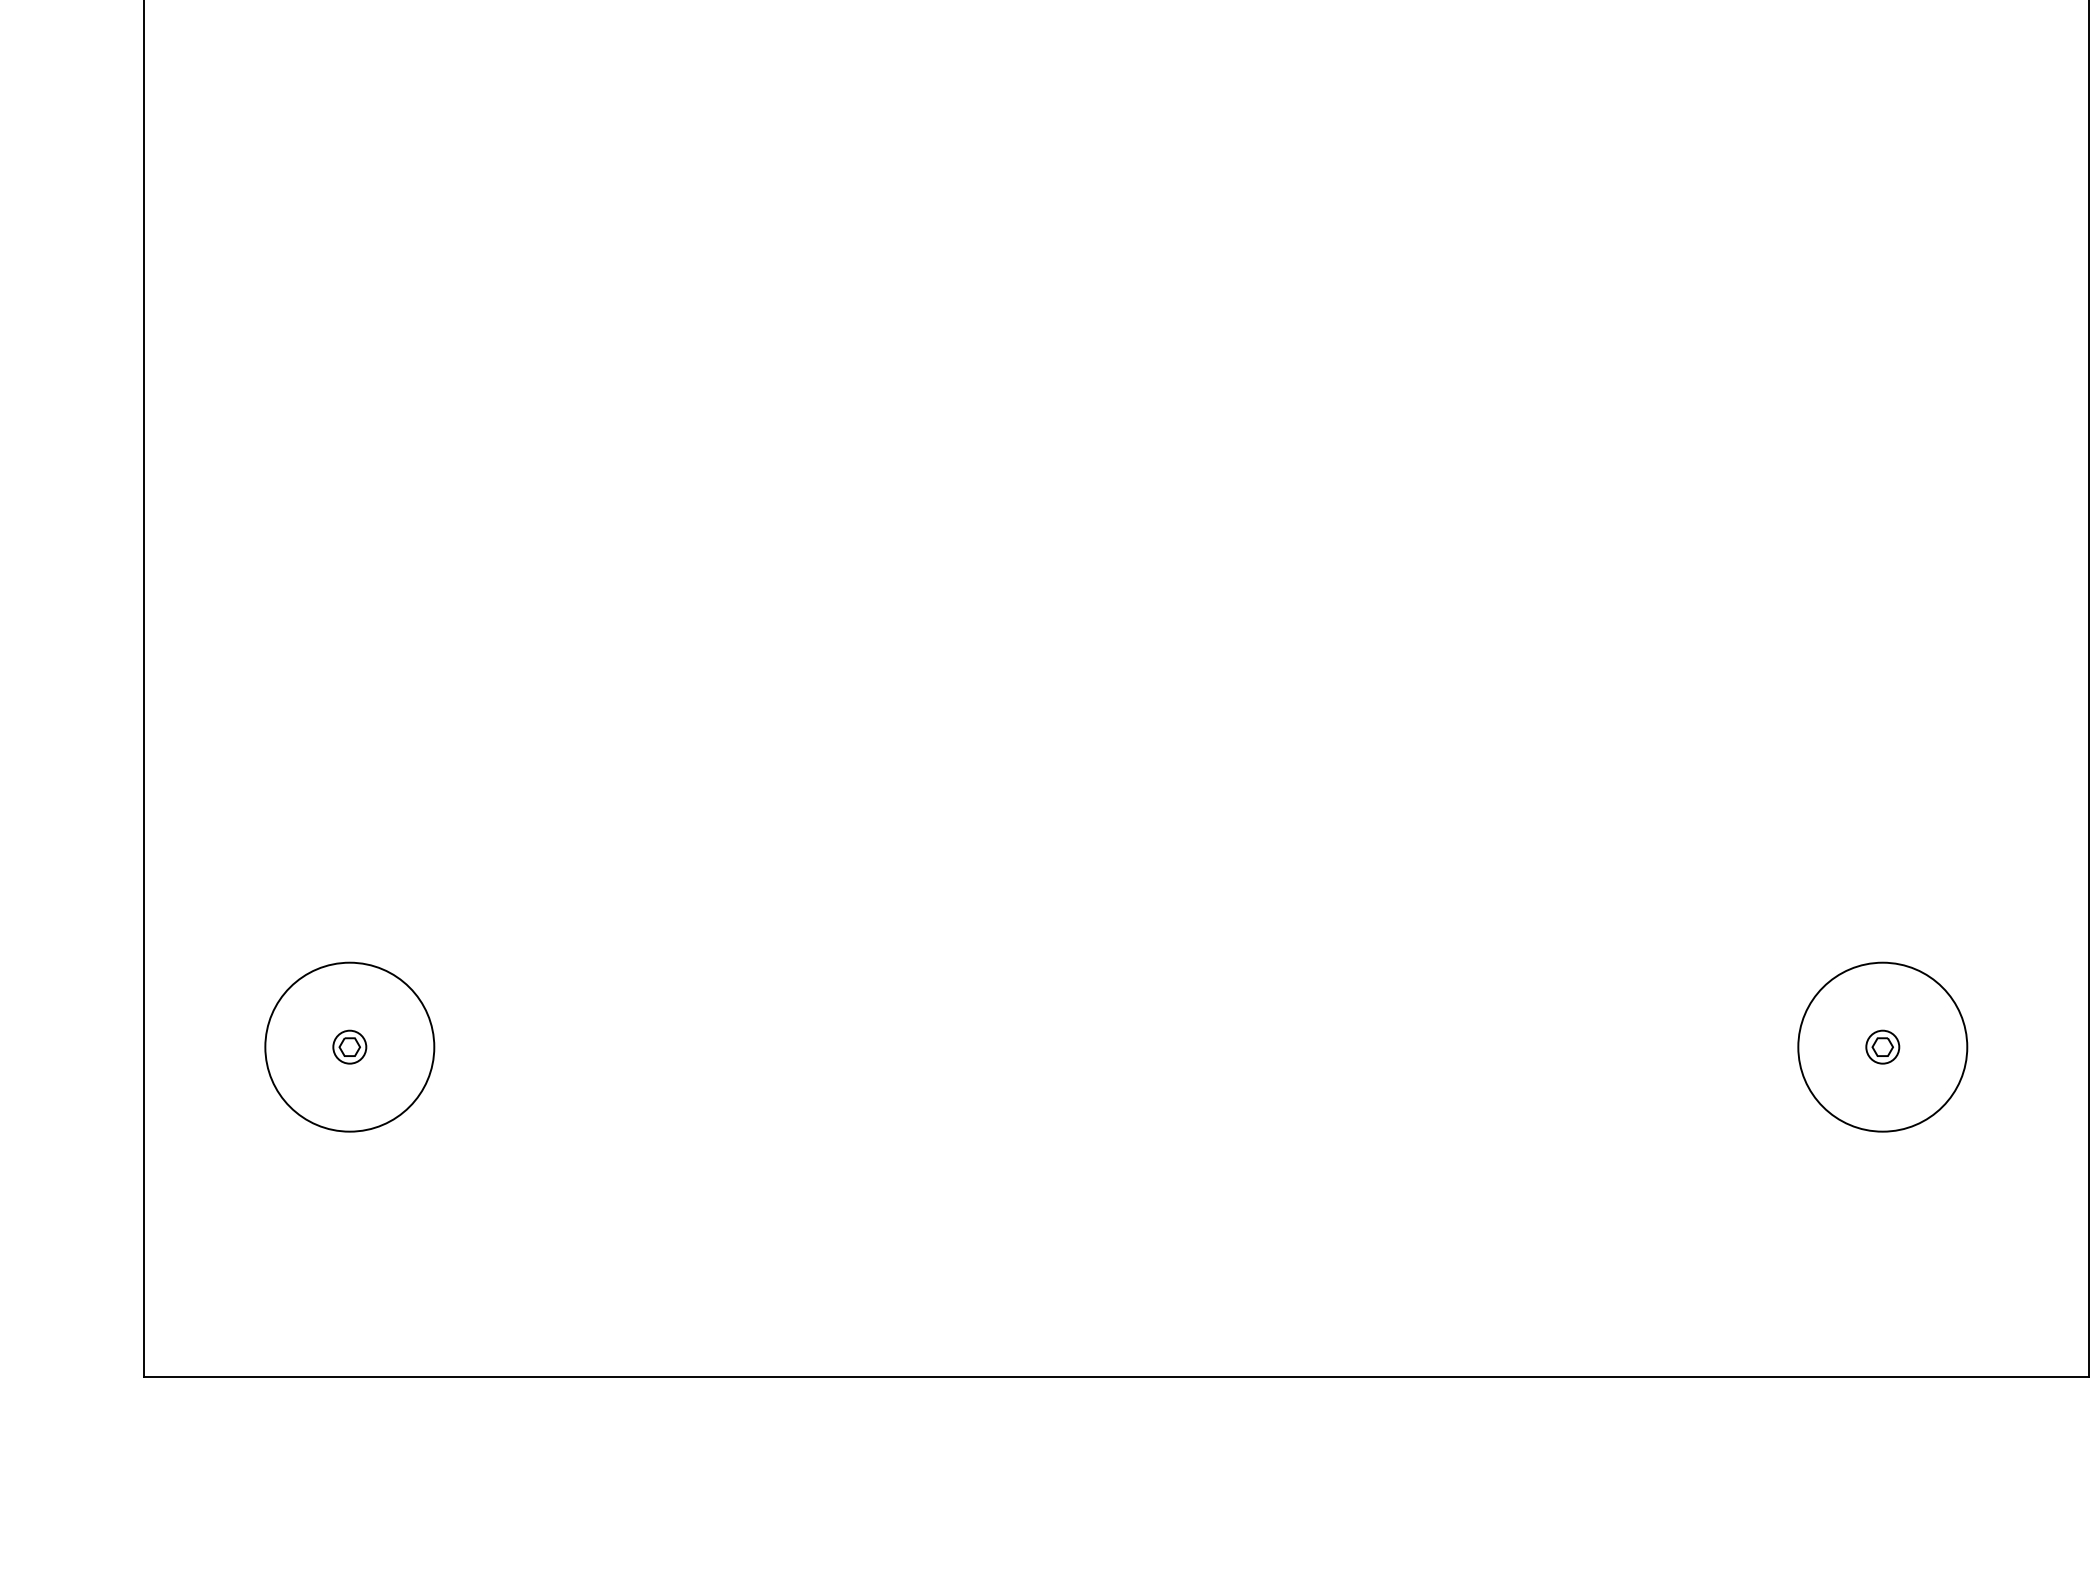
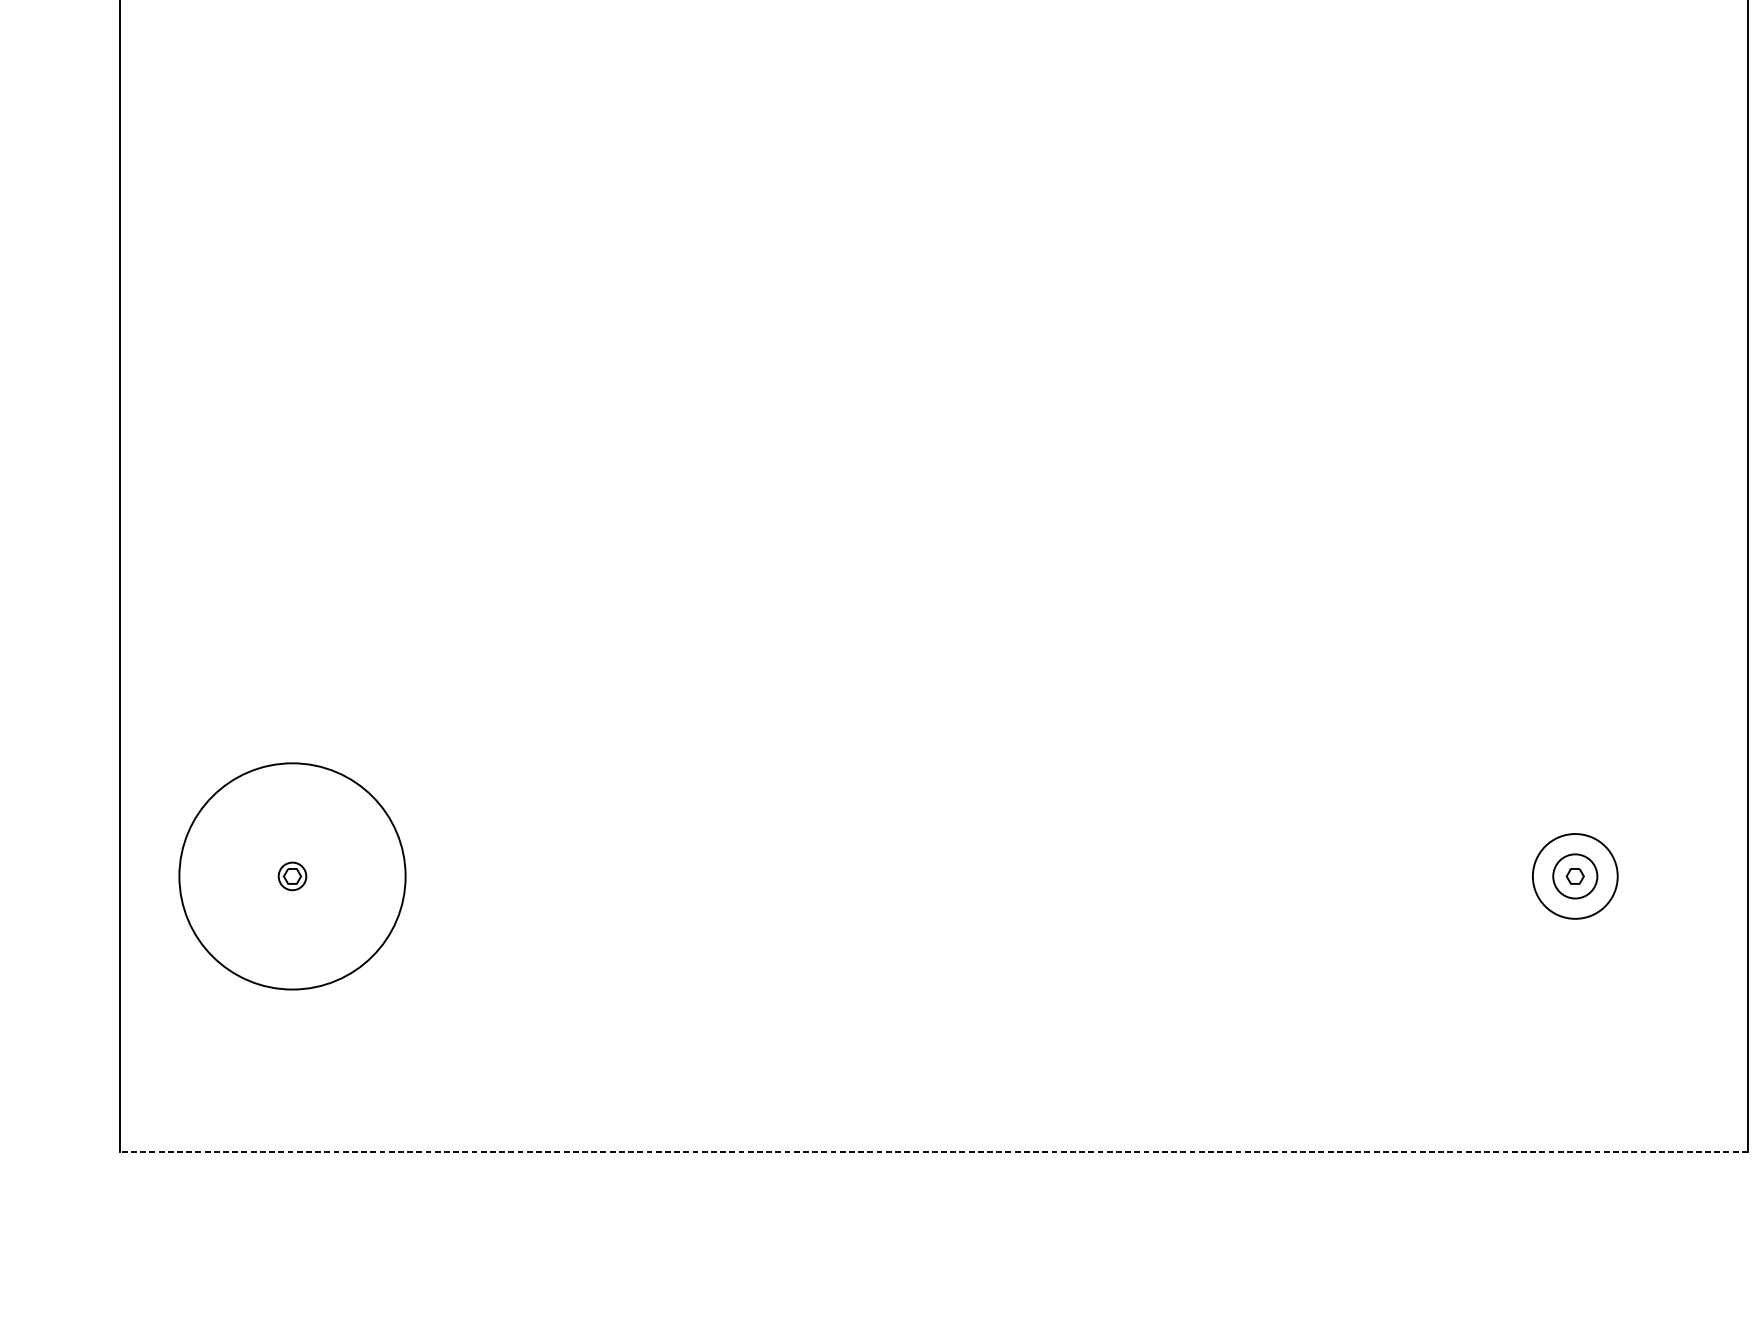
circle: (349, 1046) -> (292, 875), size x1.6
circle: (1882, 1046) -> (1575, 875), size x0.6
circle: (1882, 1046) -> (1575, 875), size x1.6
line: (1116, 1376) -> (934, 1152), solid -> dashed

